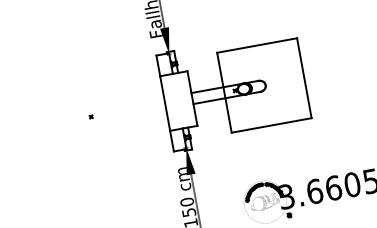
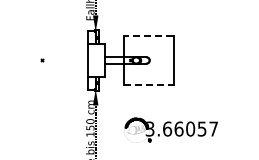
line: (256, 44) -> (148, 35), solid -> dashed
line: (271, 126) -> (148, 85), solid -> dashed

